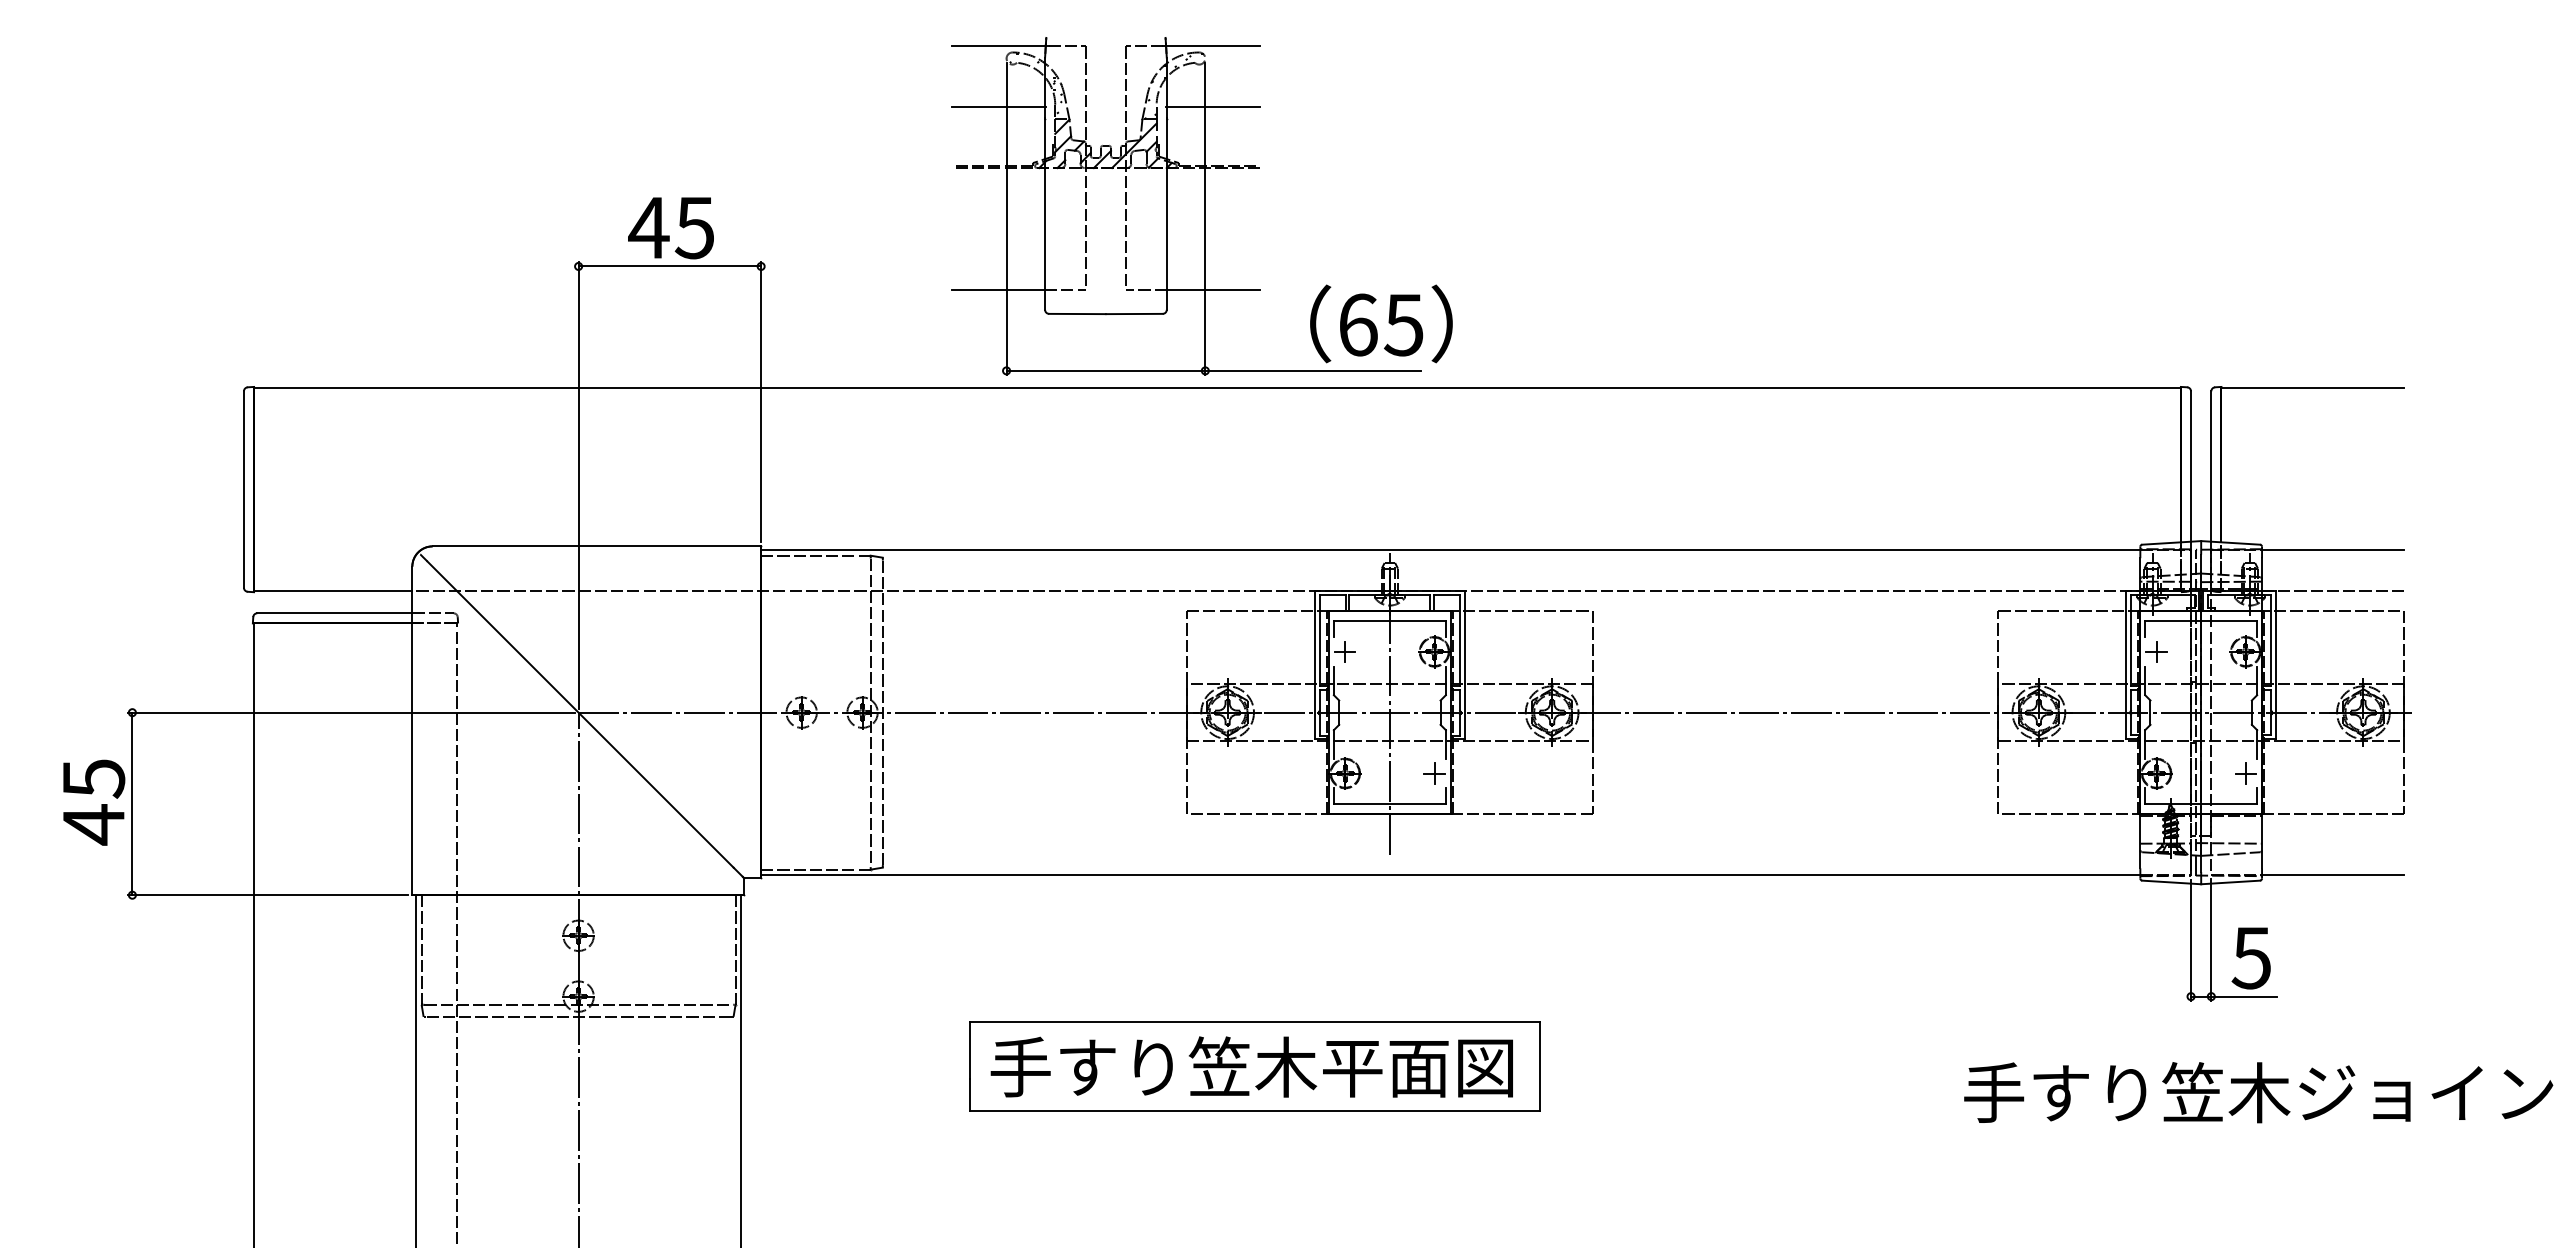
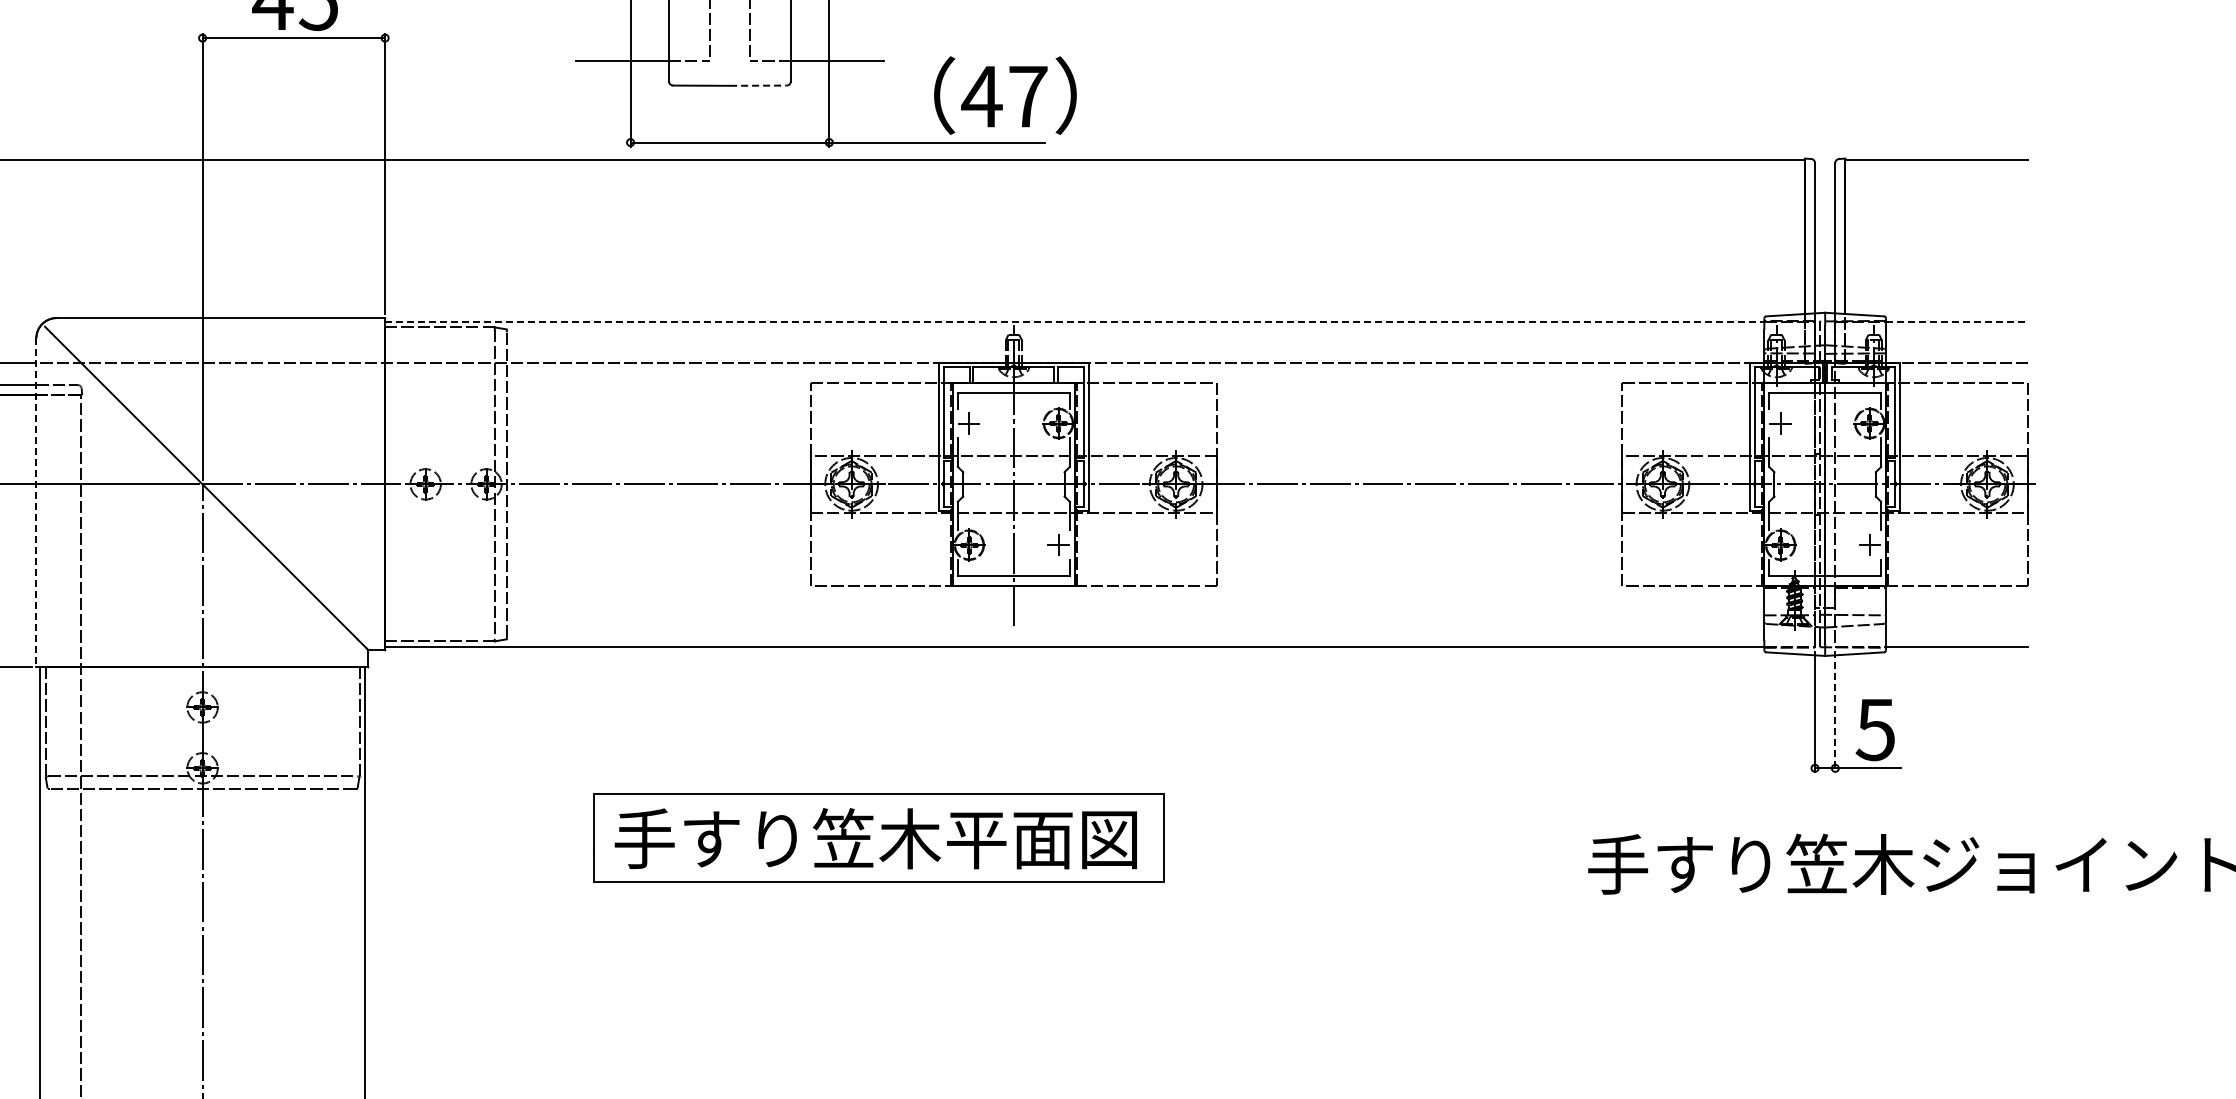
line: (1134, 314) -> (758, 86), solid -> dashed
text: (1380, 324) -> (1004, 96), 65 -> 47
line: (1450, 550) -> (1074, 322), solid -> dashed
line: (2333, 550) -> (1957, 322), solid -> dashed
line: (412, 731) -> (36, 503), solid -> dashed
line: (2211, 939) -> (1835, 711), solid -> dashed

